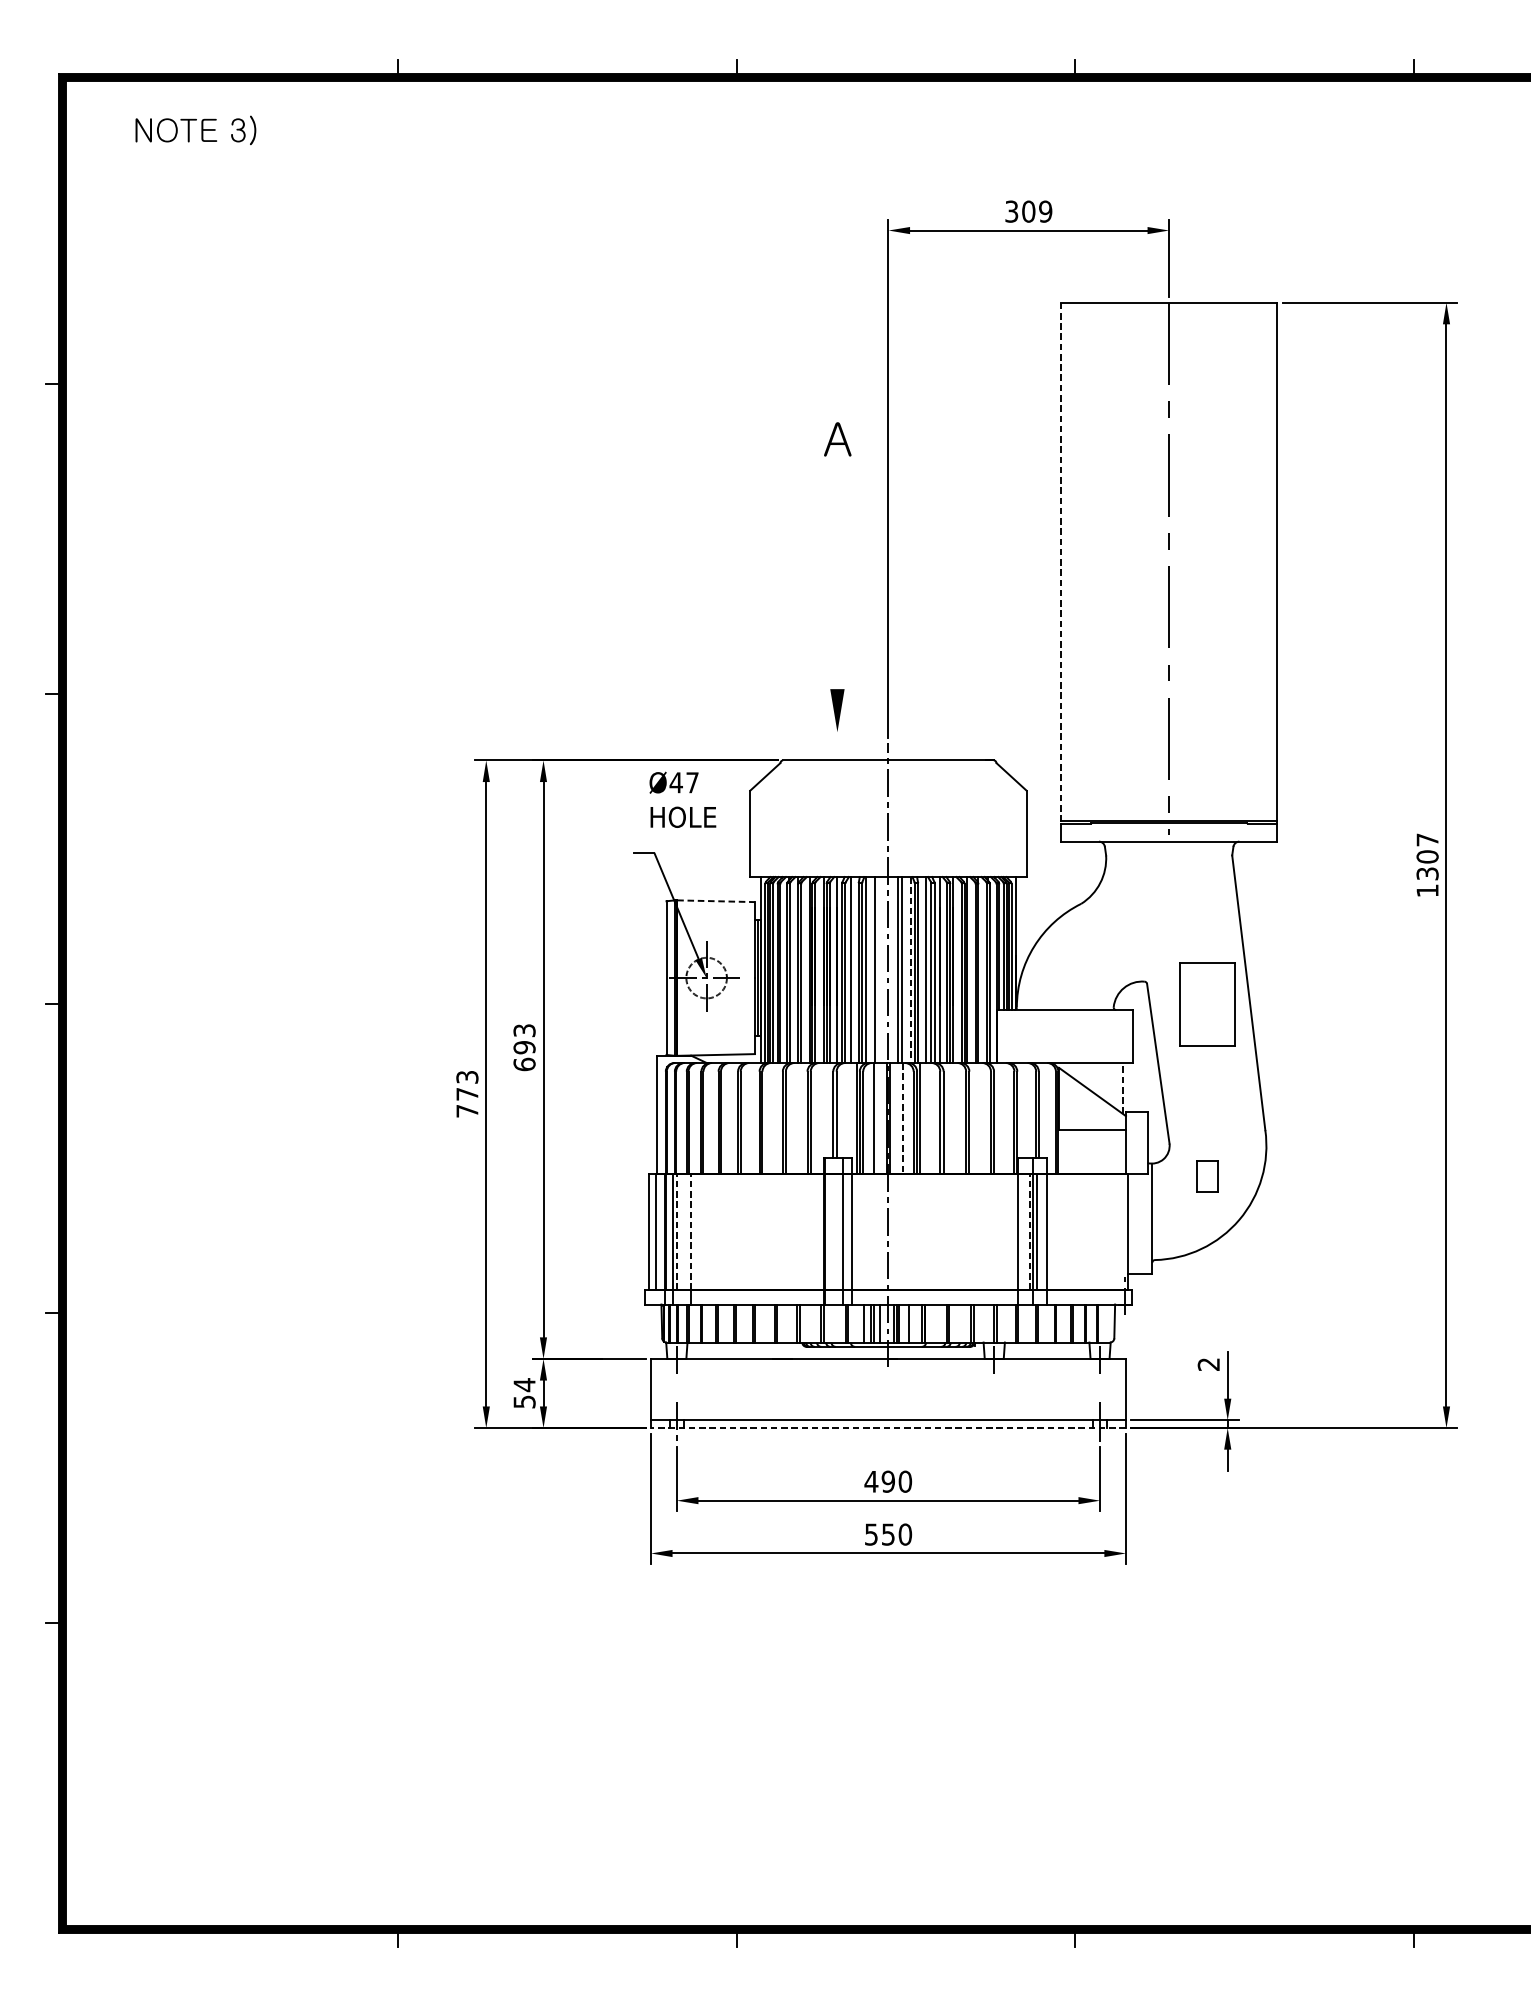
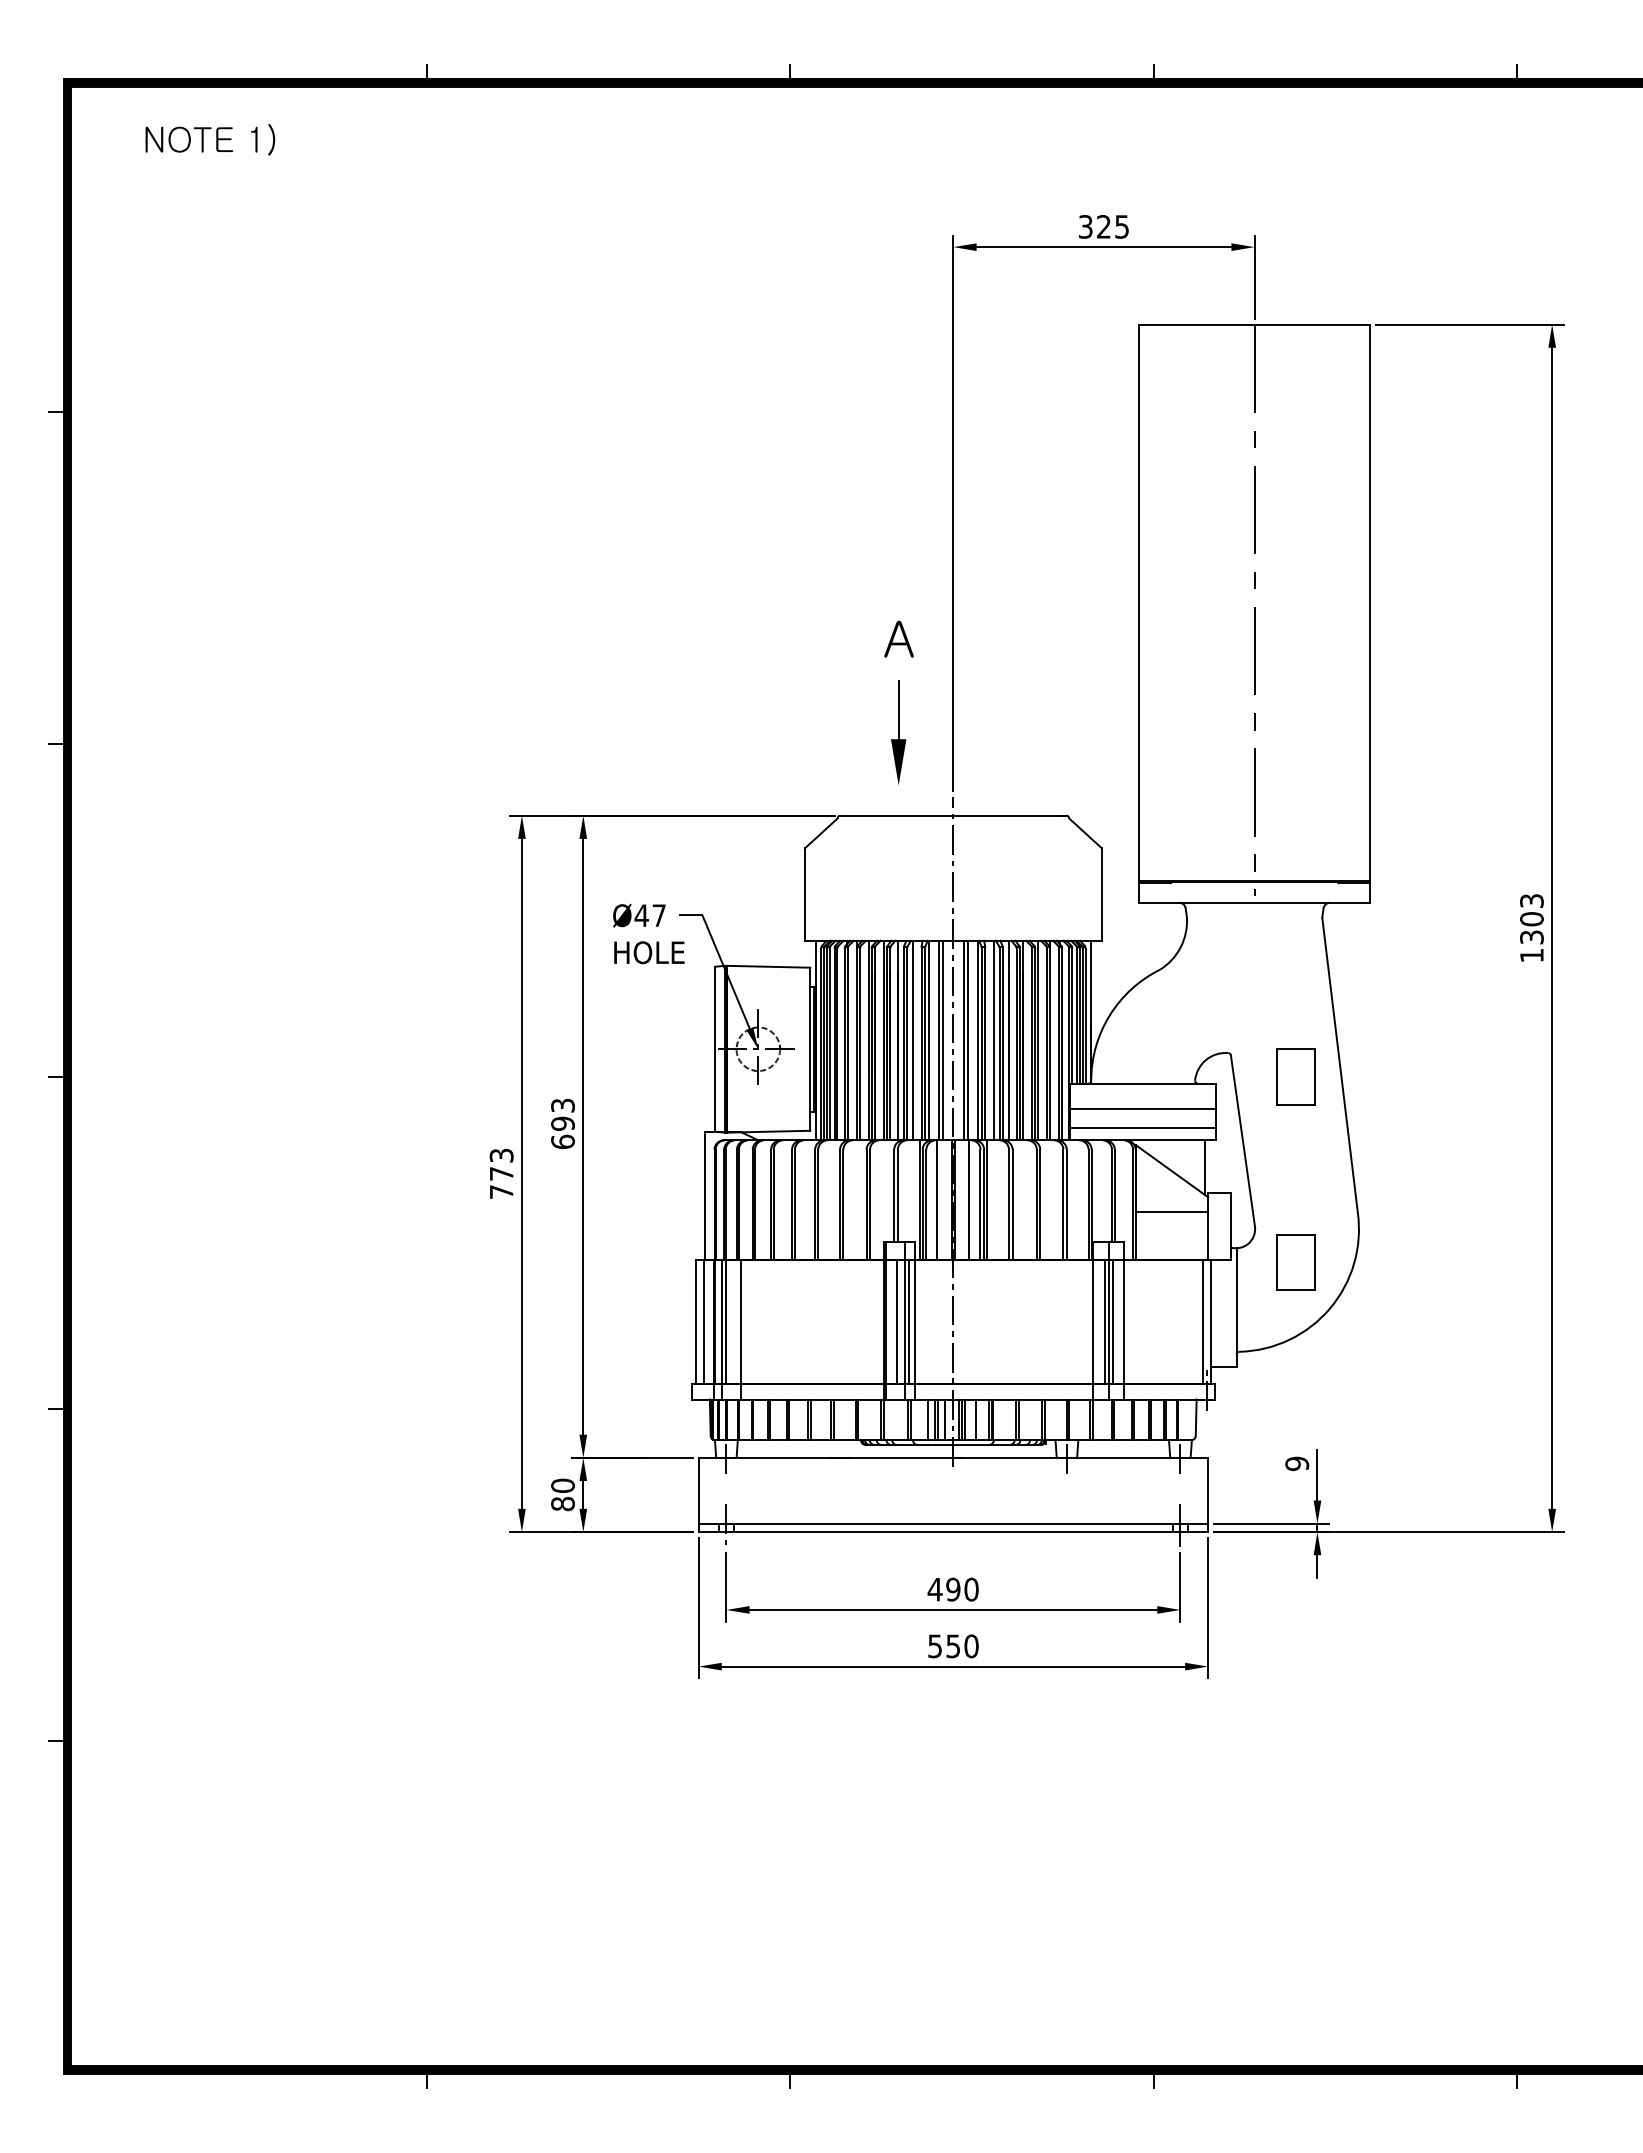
text: (237, 130) -> (255, 139), 3) -> 1)
text: (1036, 211) -> (1112, 226), 309 -> 325
text: (837, 438) -> (898, 638), moved
line: (1060, 563) -> (1138, 604), dashed -> solid
line: (837, 661) -> (898, 709), added
text: (682, 799) -> (648, 933), moved
text: (1427, 839) -> (1531, 900), 1307 -> 1303
line: (716, 900) -> (768, 966), dashed -> solid
line: (878, 969) -> (942, 1040), added
line: (910, 969) -> (977, 1040), dashed -> solid
part: (1207, 1003) -> (1295, 1076), size x0.62
line: (1064, 1034) -> (1142, 1109), added
line: (1064, 1051) -> (1142, 1128), added
line: (1123, 1088) -> (1205, 1167), dashed -> solid
line: (903, 1118) -> (969, 1199), dashed -> solid
part: (1207, 1176) -> (1295, 1262), size x1.67
line: (676, 1231) -> (726, 1321), dashed -> solid
line: (690, 1231) -> (741, 1321), dashed -> solid
line: (835, 1231) -> (896, 1321), added
line: (846, 1231) -> (908, 1321), added
line: (1029, 1231) -> (1104, 1321), dashed -> solid
line: (1120, 1231) -> (1202, 1321), added
text: (1209, 1364) -> (1297, 1463), 2 -> 9
text: (524, 1393) -> (562, 1494), 54 -> 80
line: (888, 1428) -> (953, 1532), dashed -> solid

